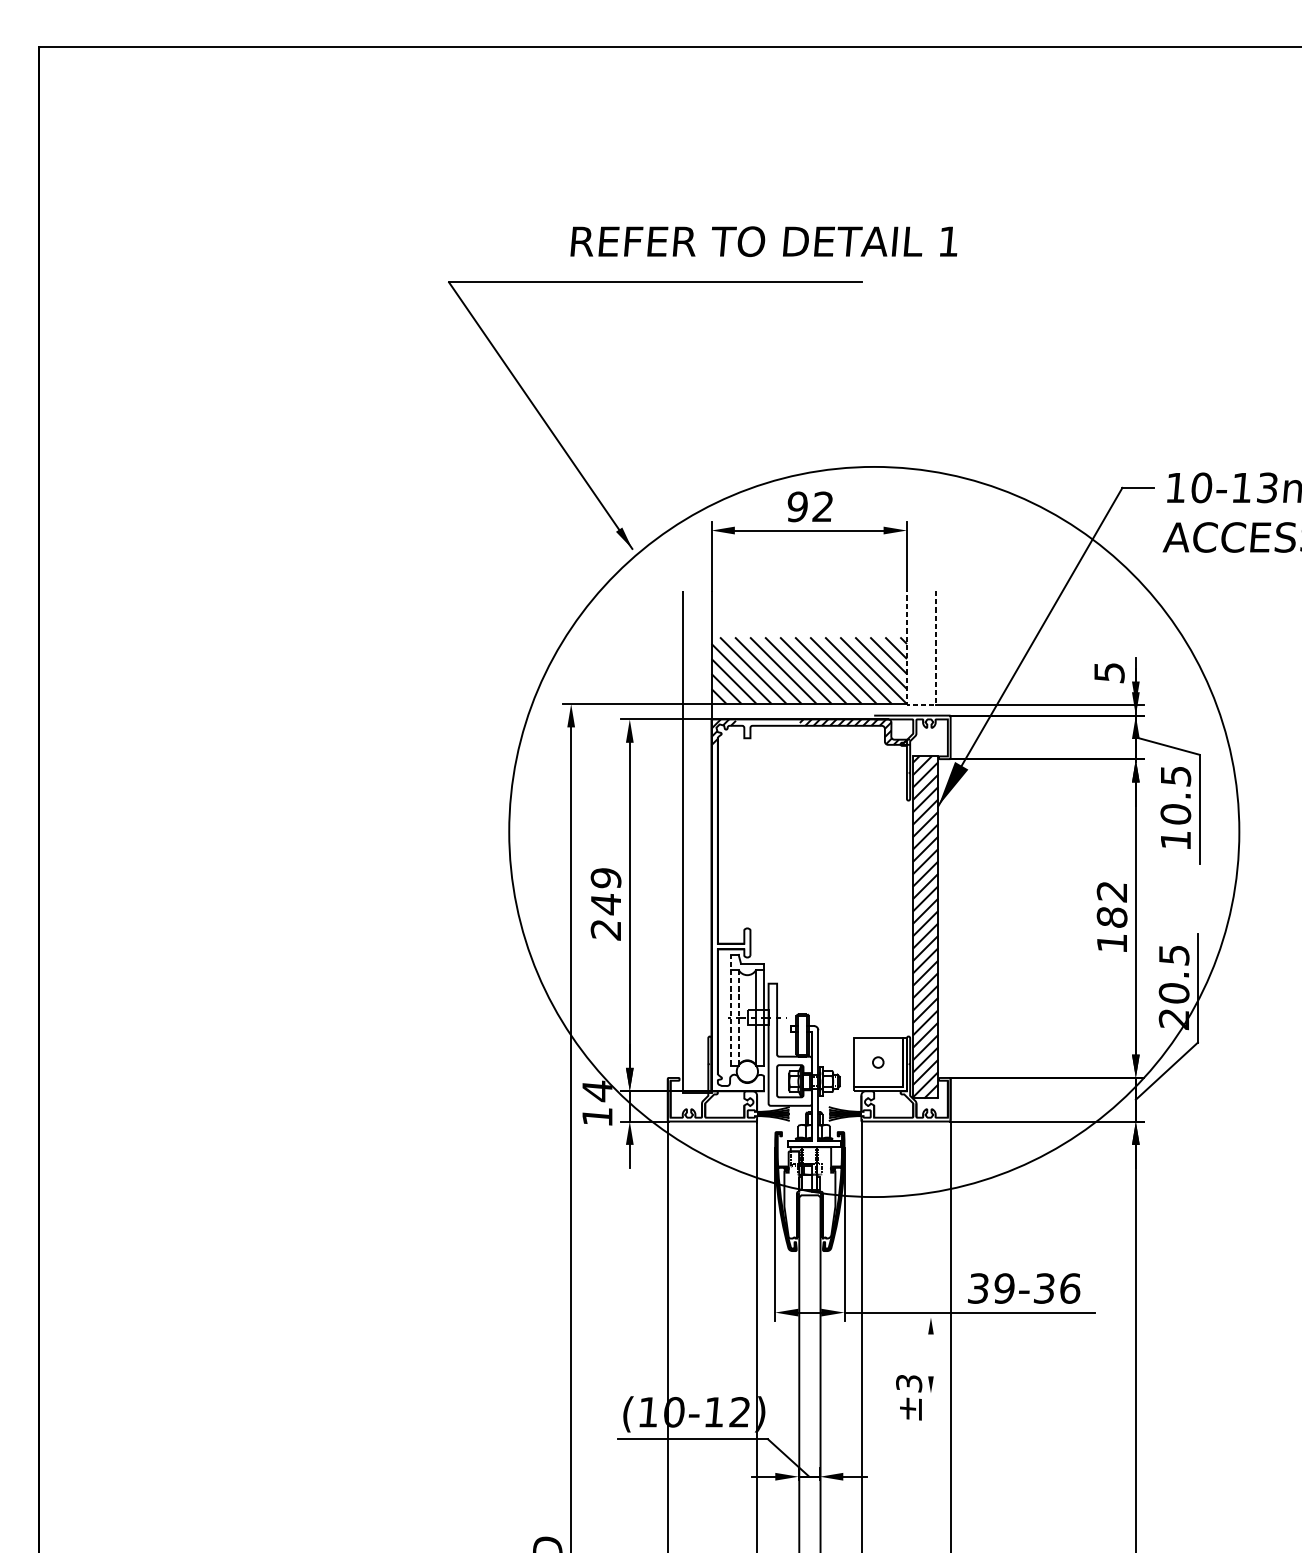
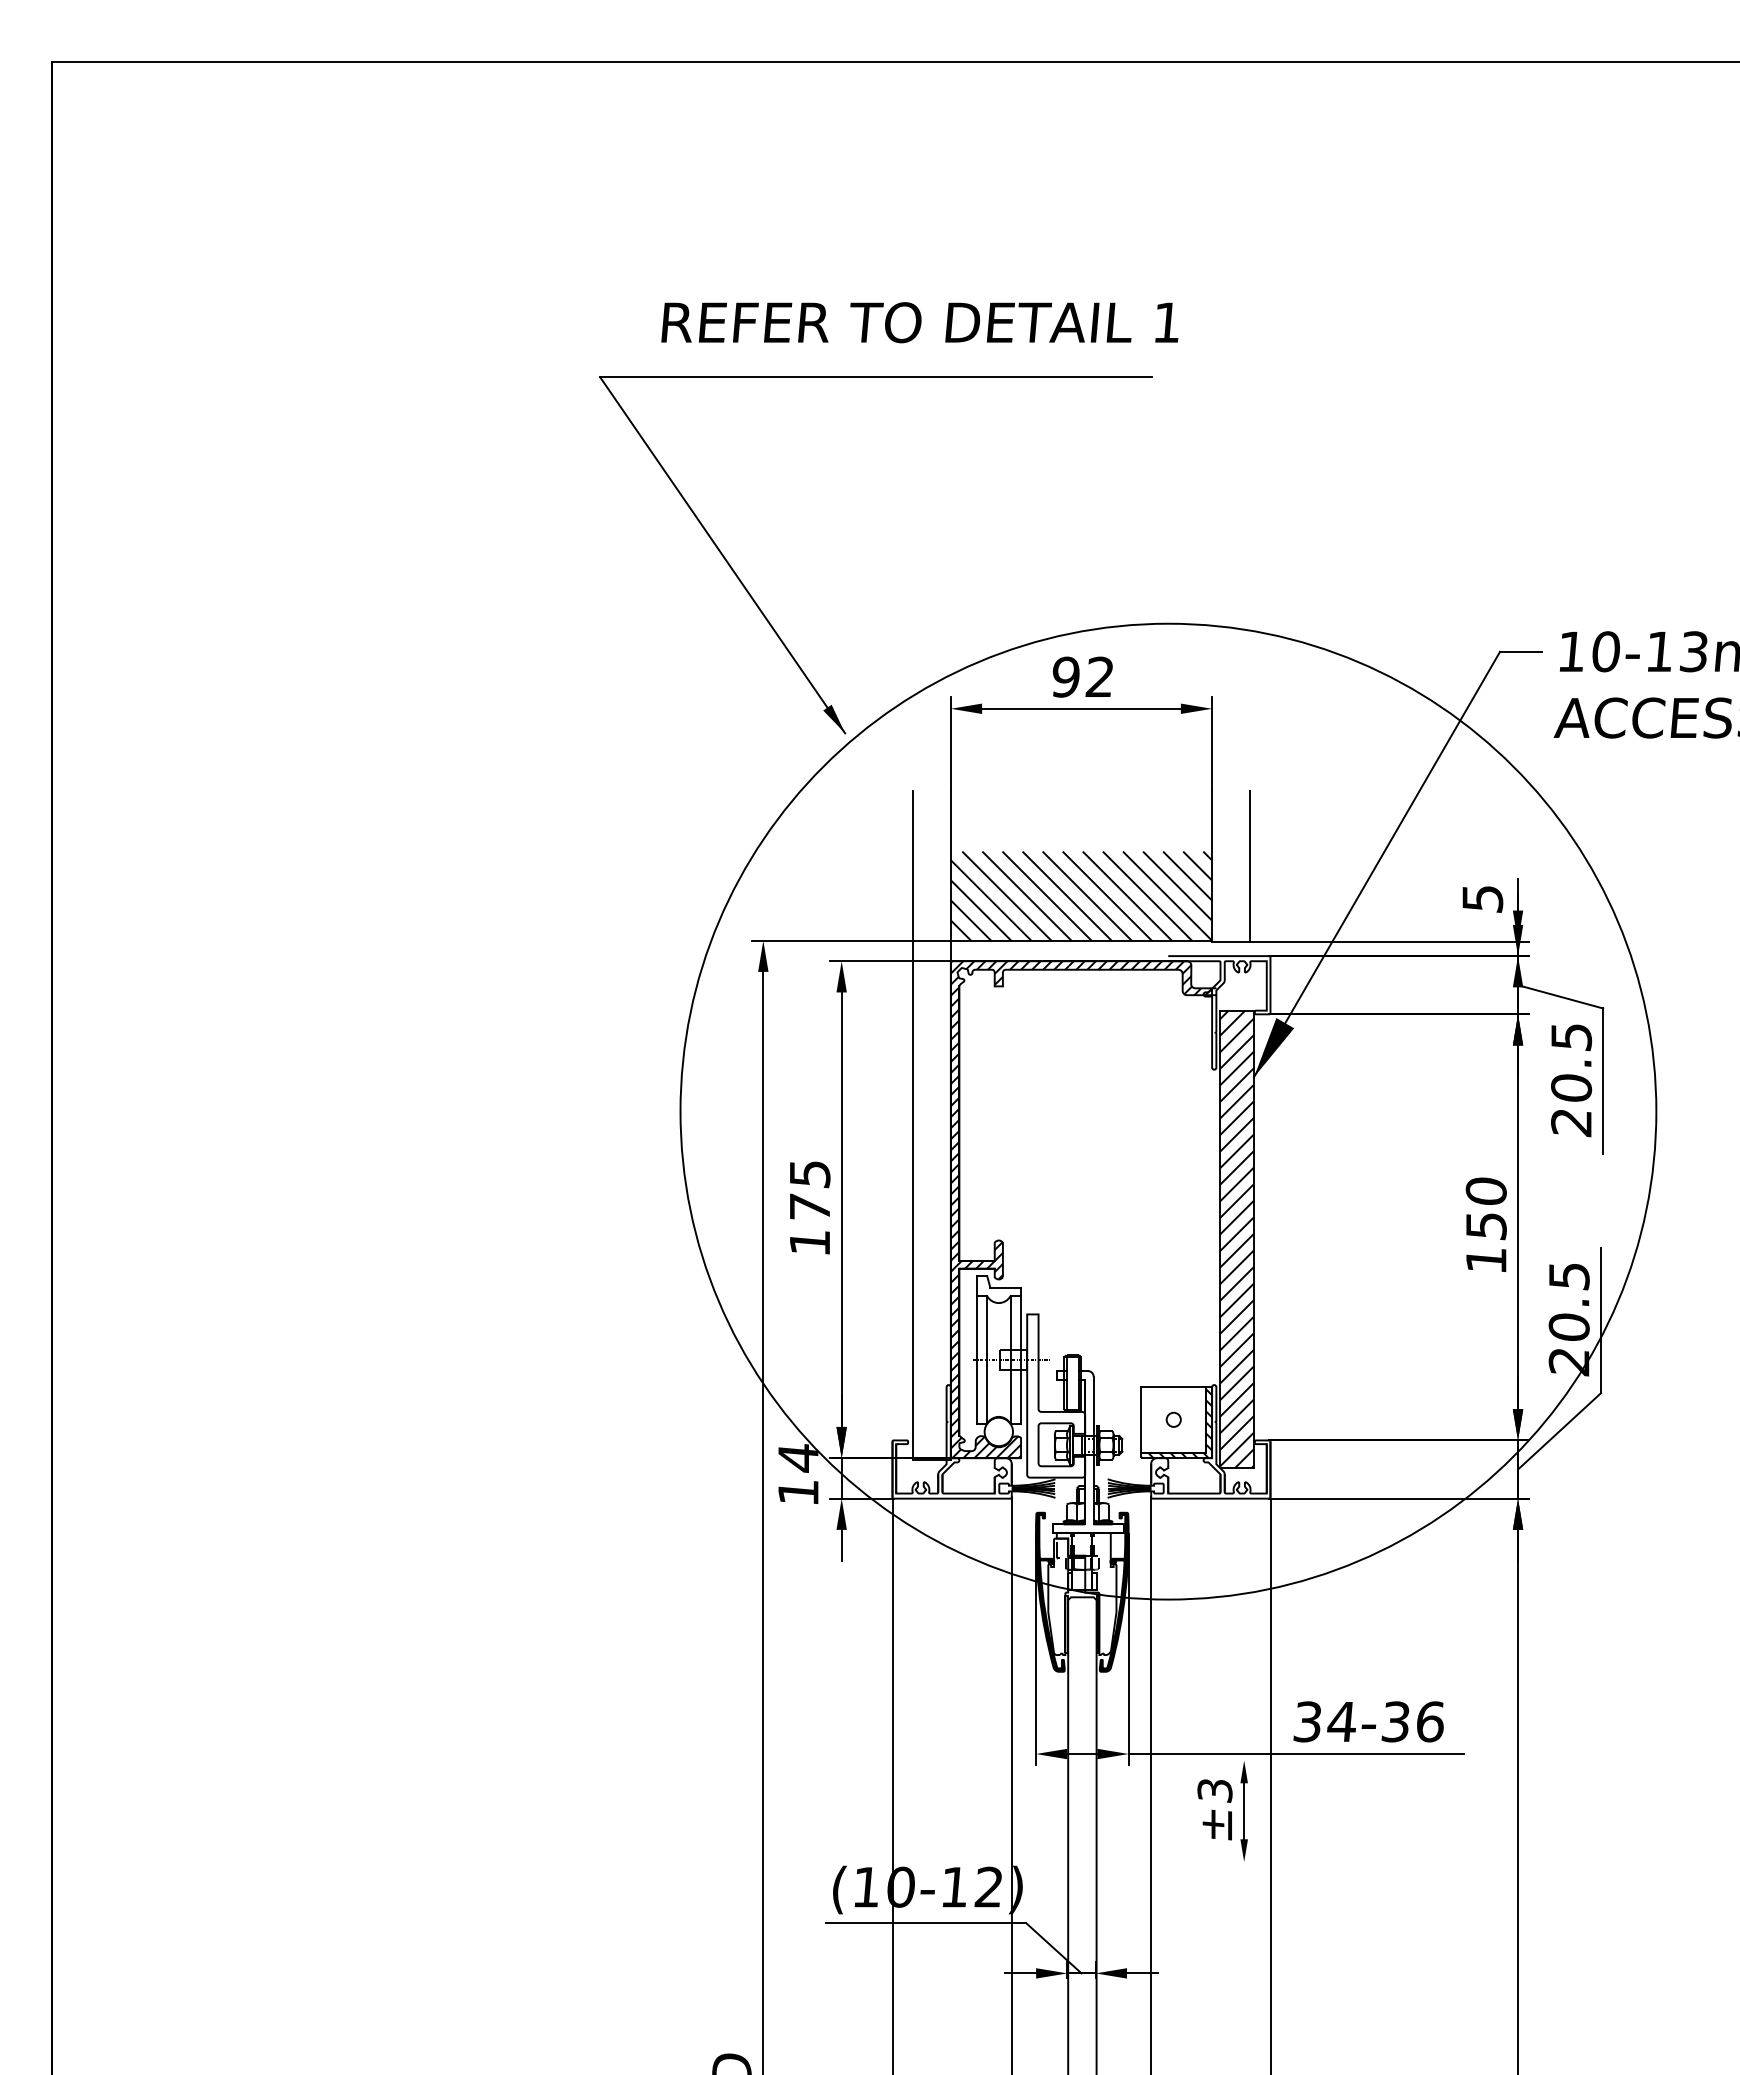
text: (763, 241) -> (919, 322), moved
line: (920, 704) -> (1230, 941), dashed -> solid
hatch: (767, 728) -> (1025, 973), added
text: (1175, 840) -> (1571, 1123), 10.5 -> 20.5
text: (605, 904) -> (809, 1208), 249 -> 175
text: (1111, 904) -> (1485, 1208), 182 -> 150
hatch: (737, 919) -> (985, 1228), added
line: (730, 1009) -> (976, 1349), dashed -> solid
line: (738, 1017) -> (987, 1359), dashed -> solid
hatch: (880, 1065) -> (1176, 1423), added
text: (1003, 1288) -> (1341, 1721), 39-36 -> 34-36
line: (931, 1355) -> (1244, 1811), added
text: (908, 1397) -> (1214, 1809), moved

